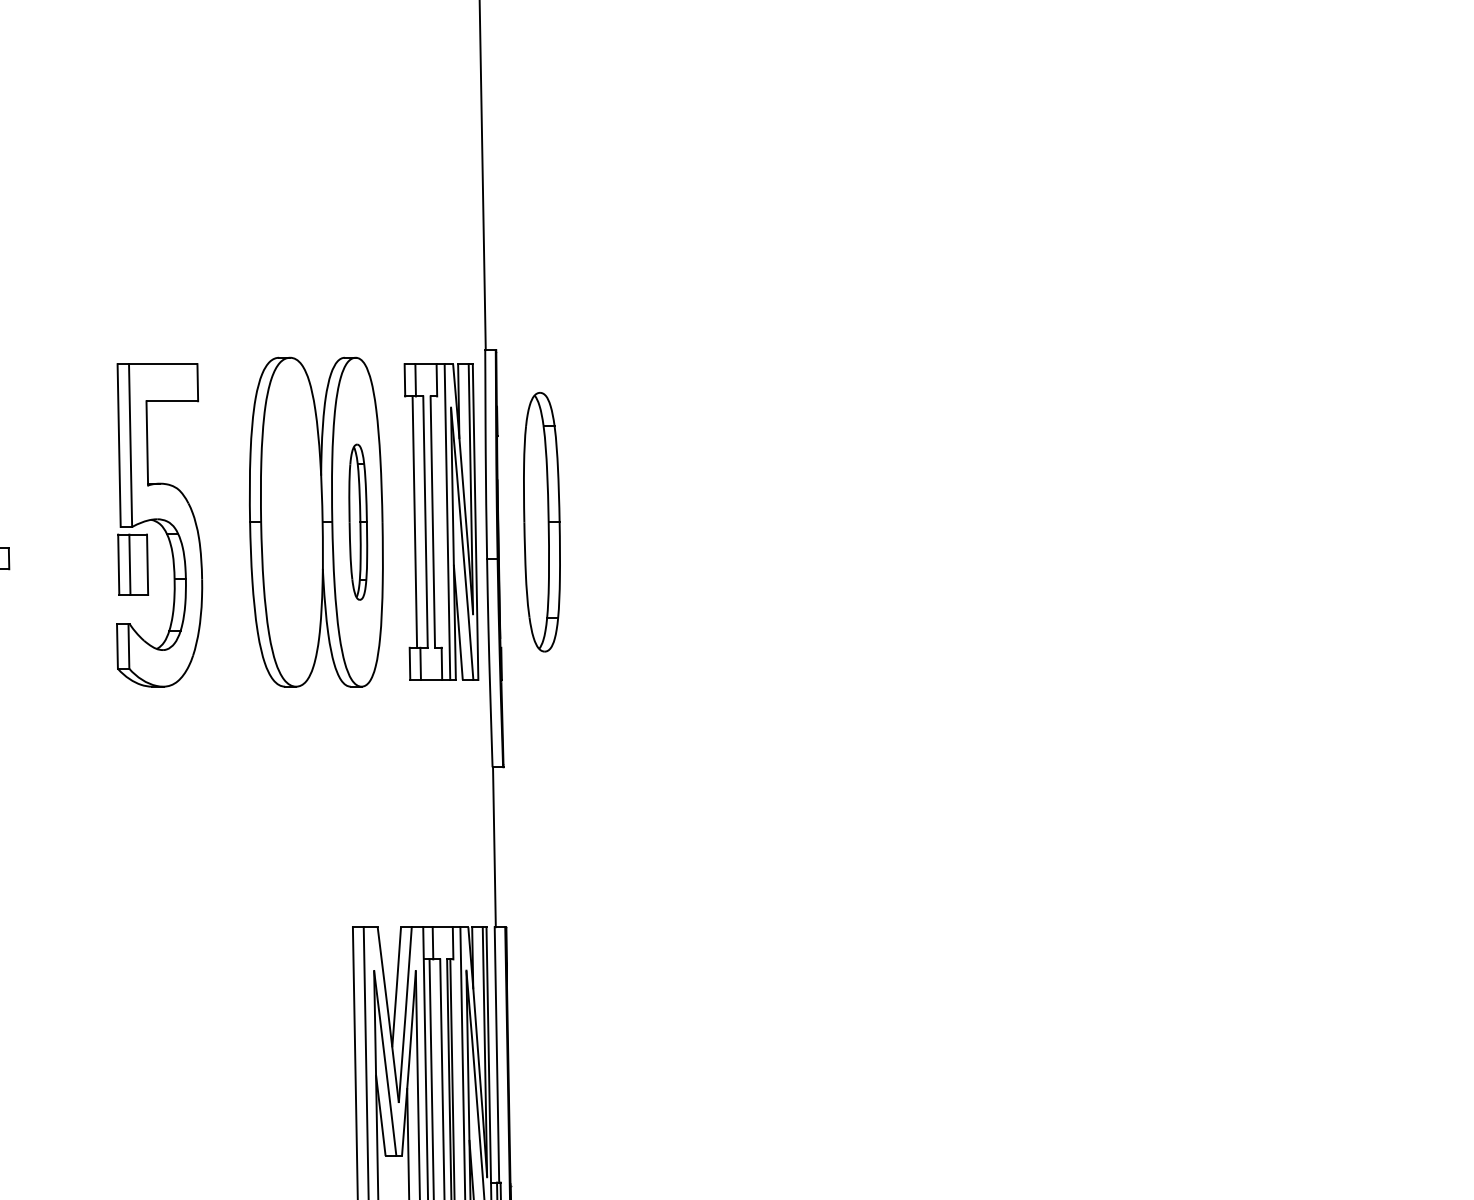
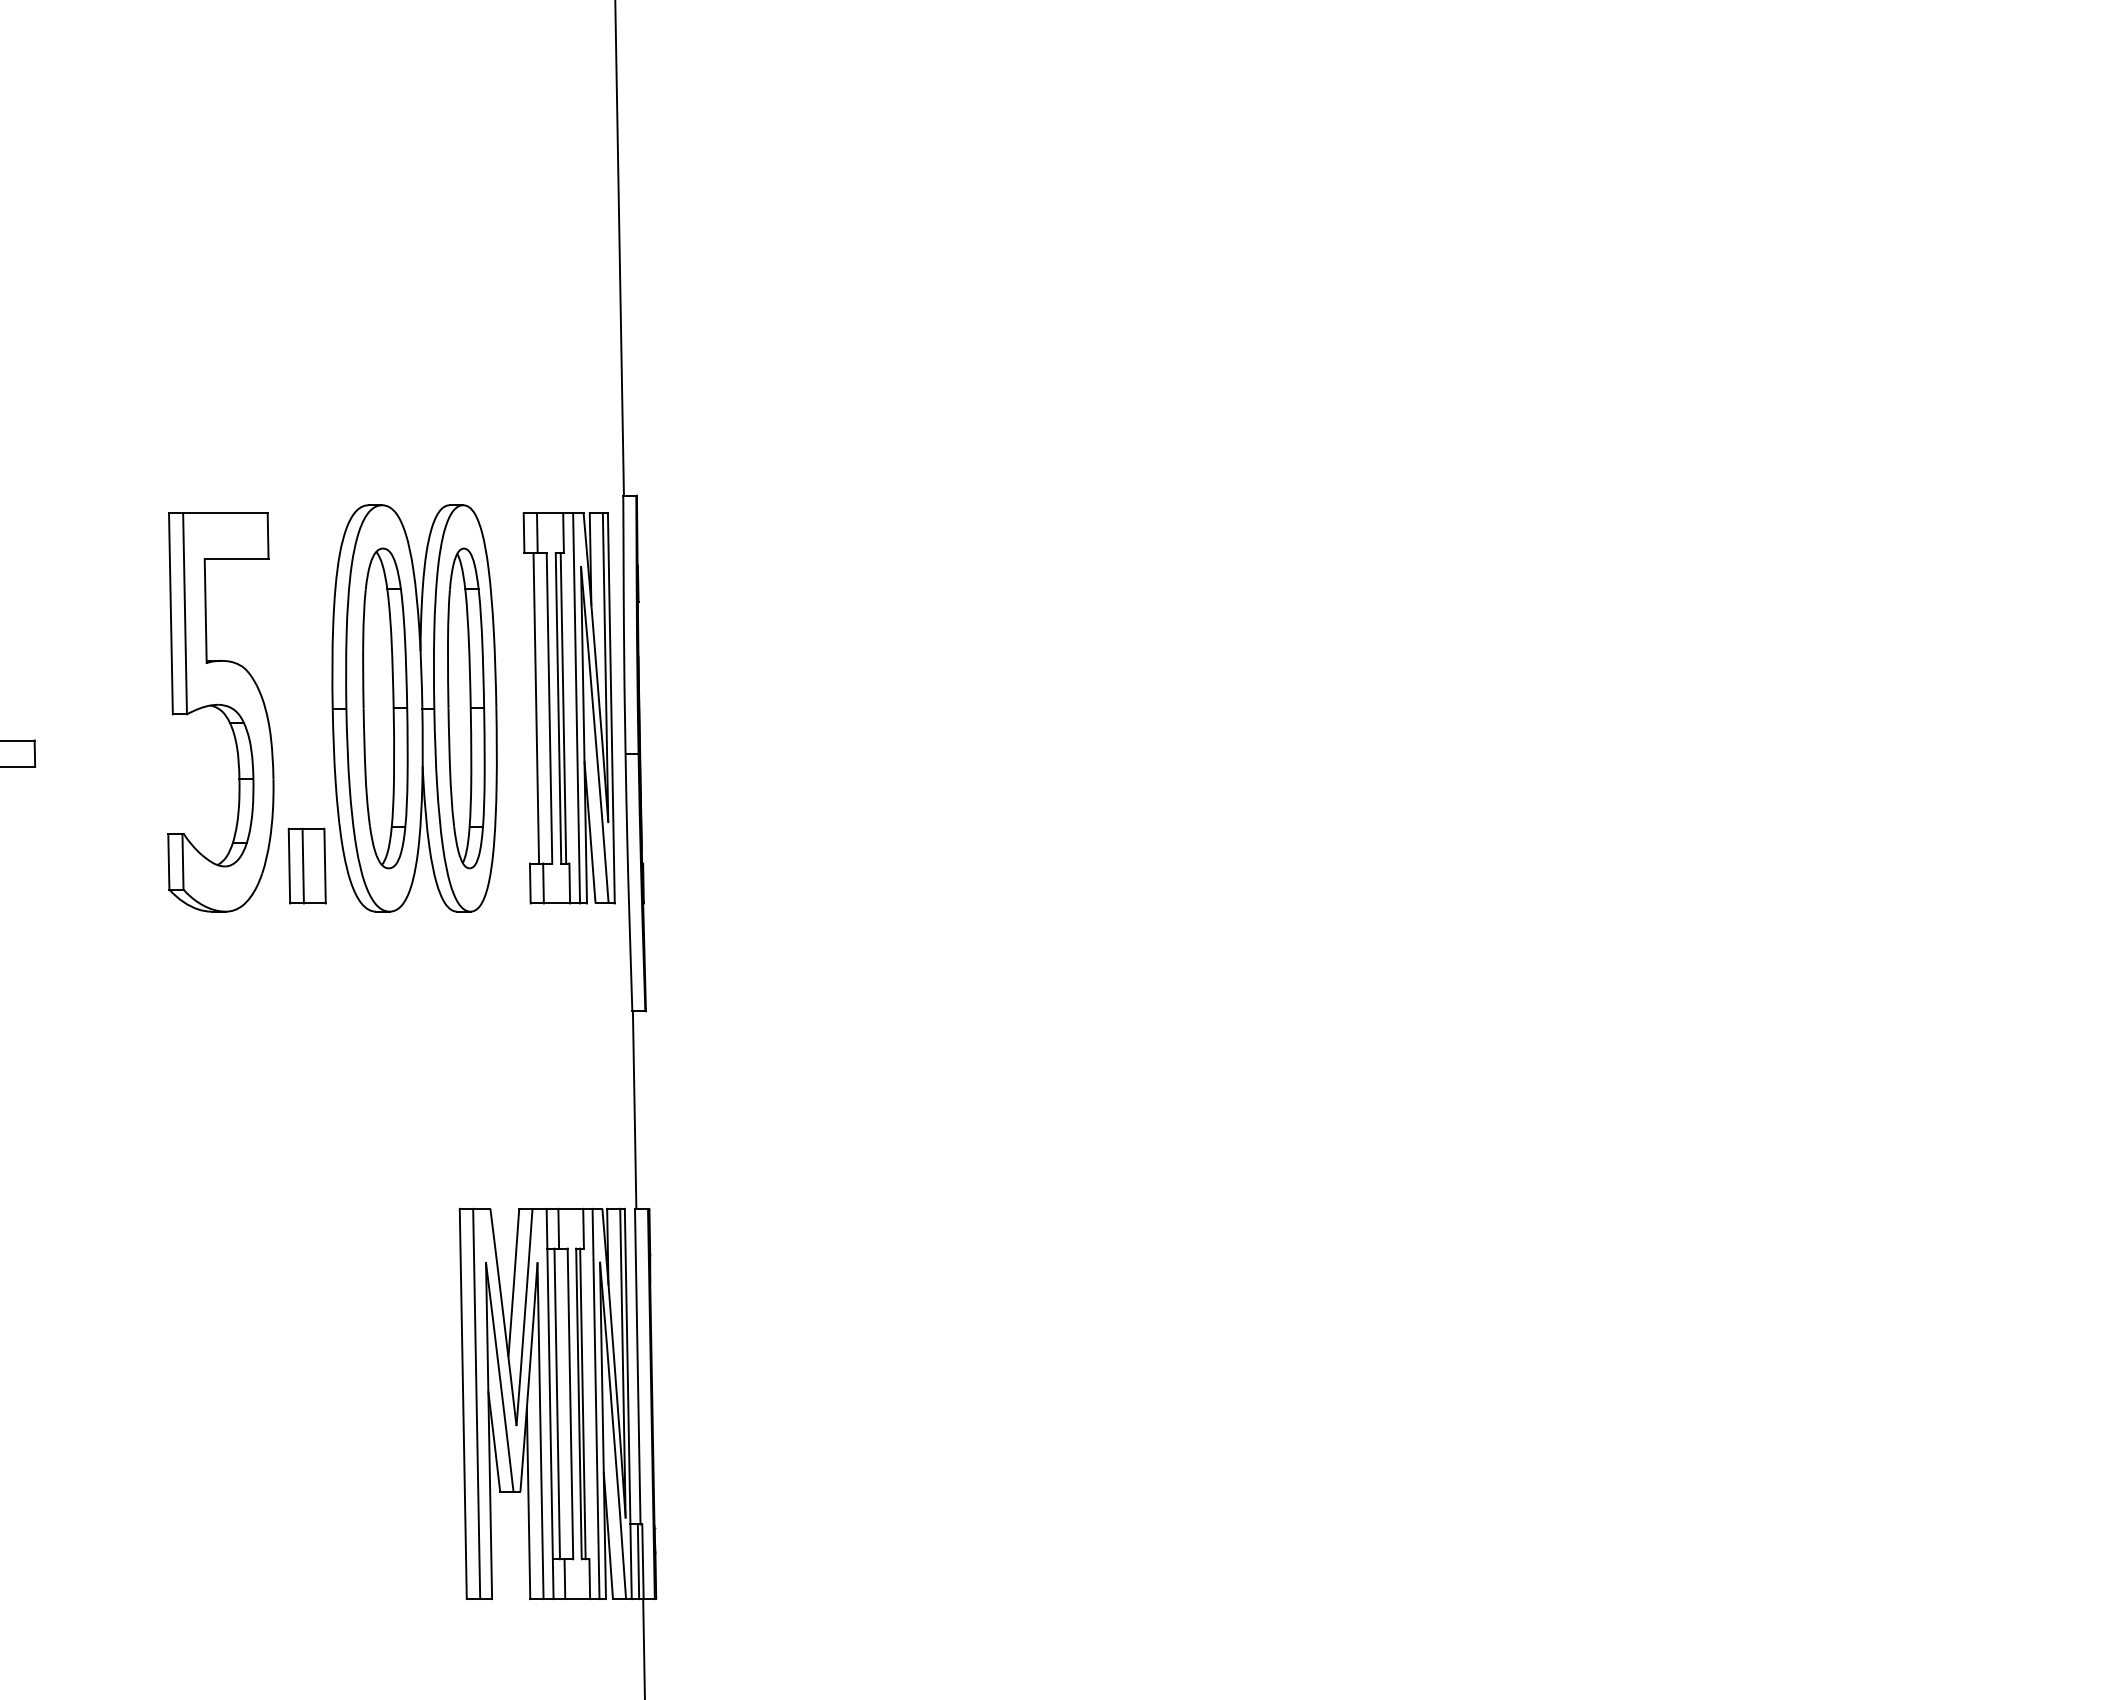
part: (358, 522) -> (466, 708), size x1.67
line: (436, 522) -> (563, 708), added
part: (542, 522) -> (385, 708), moved
part: (132, 564) -> (306, 865), moved

